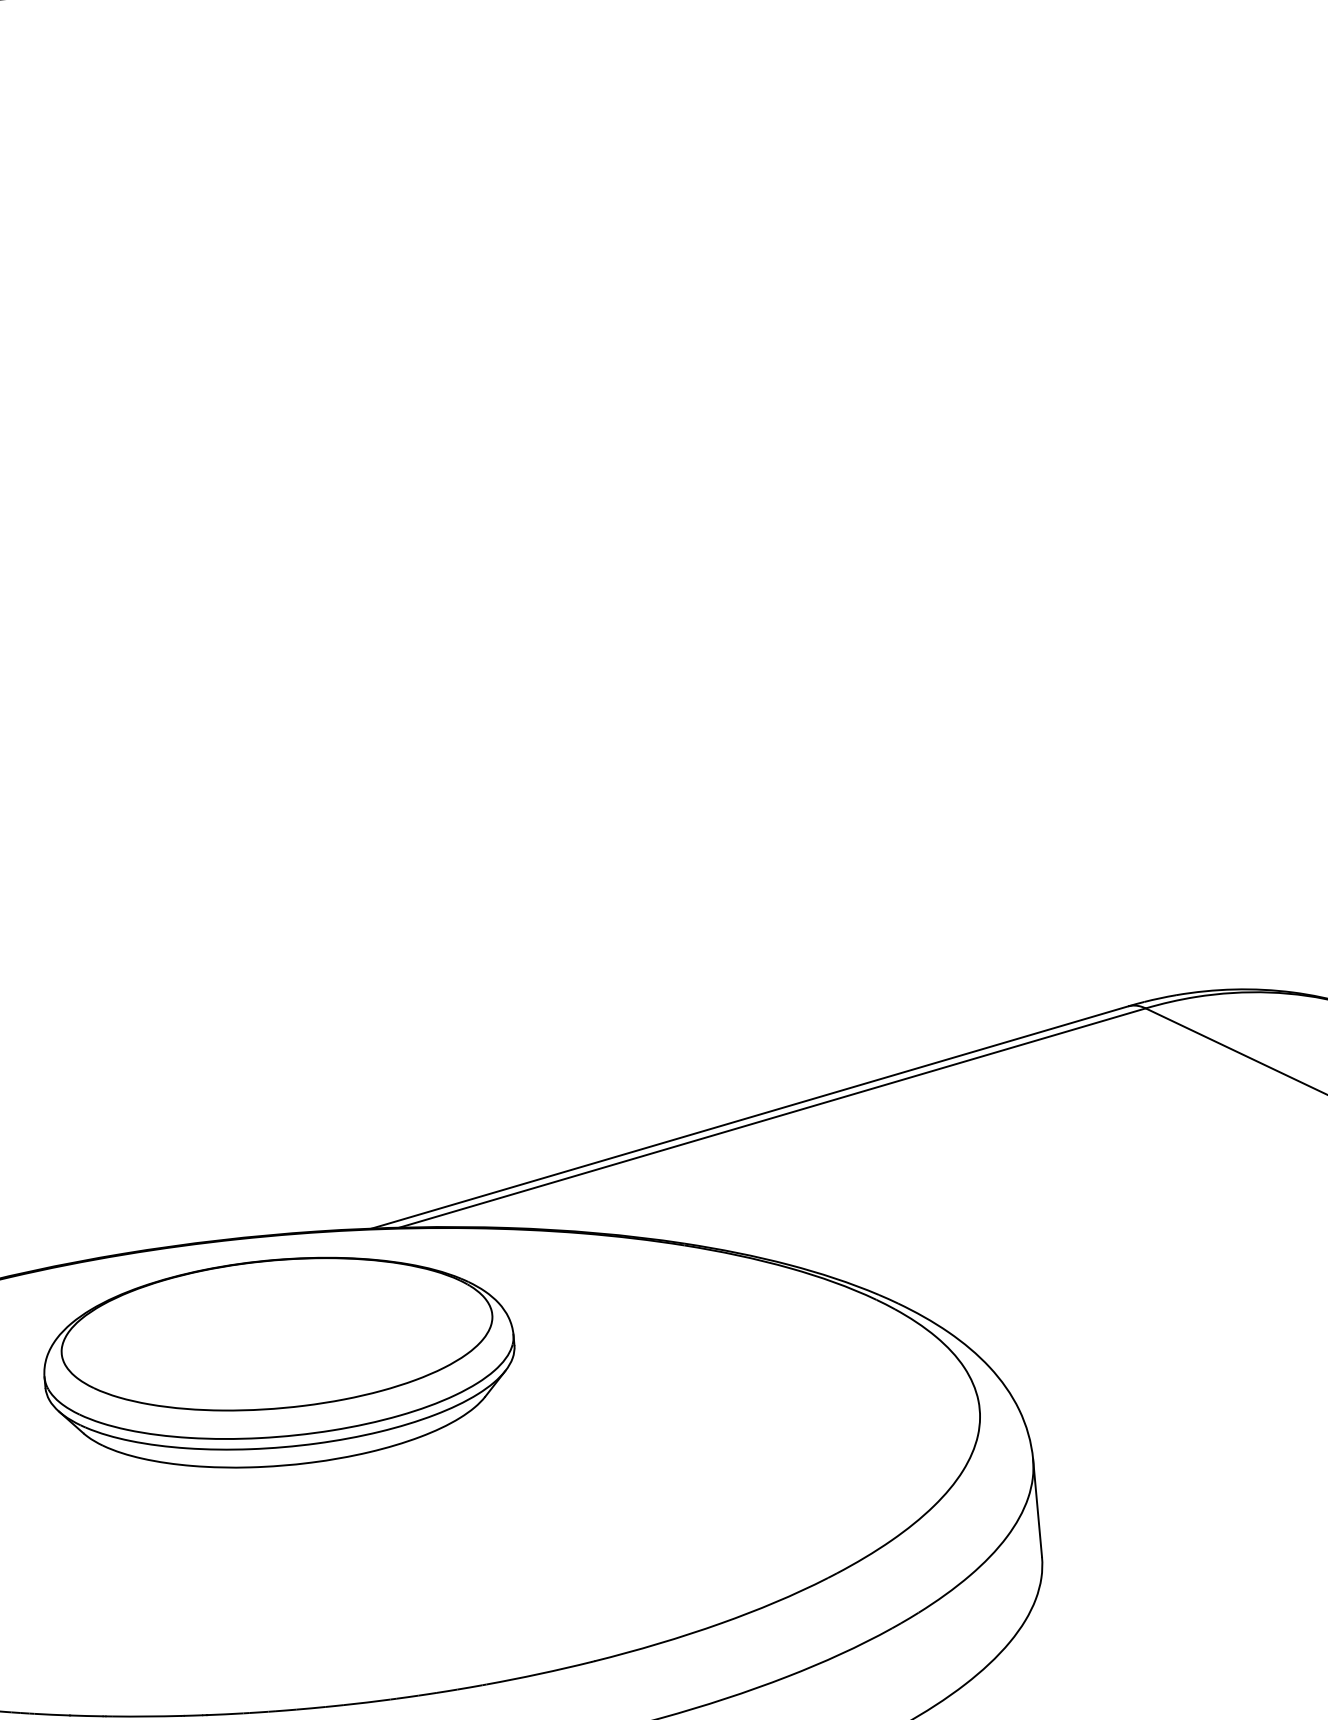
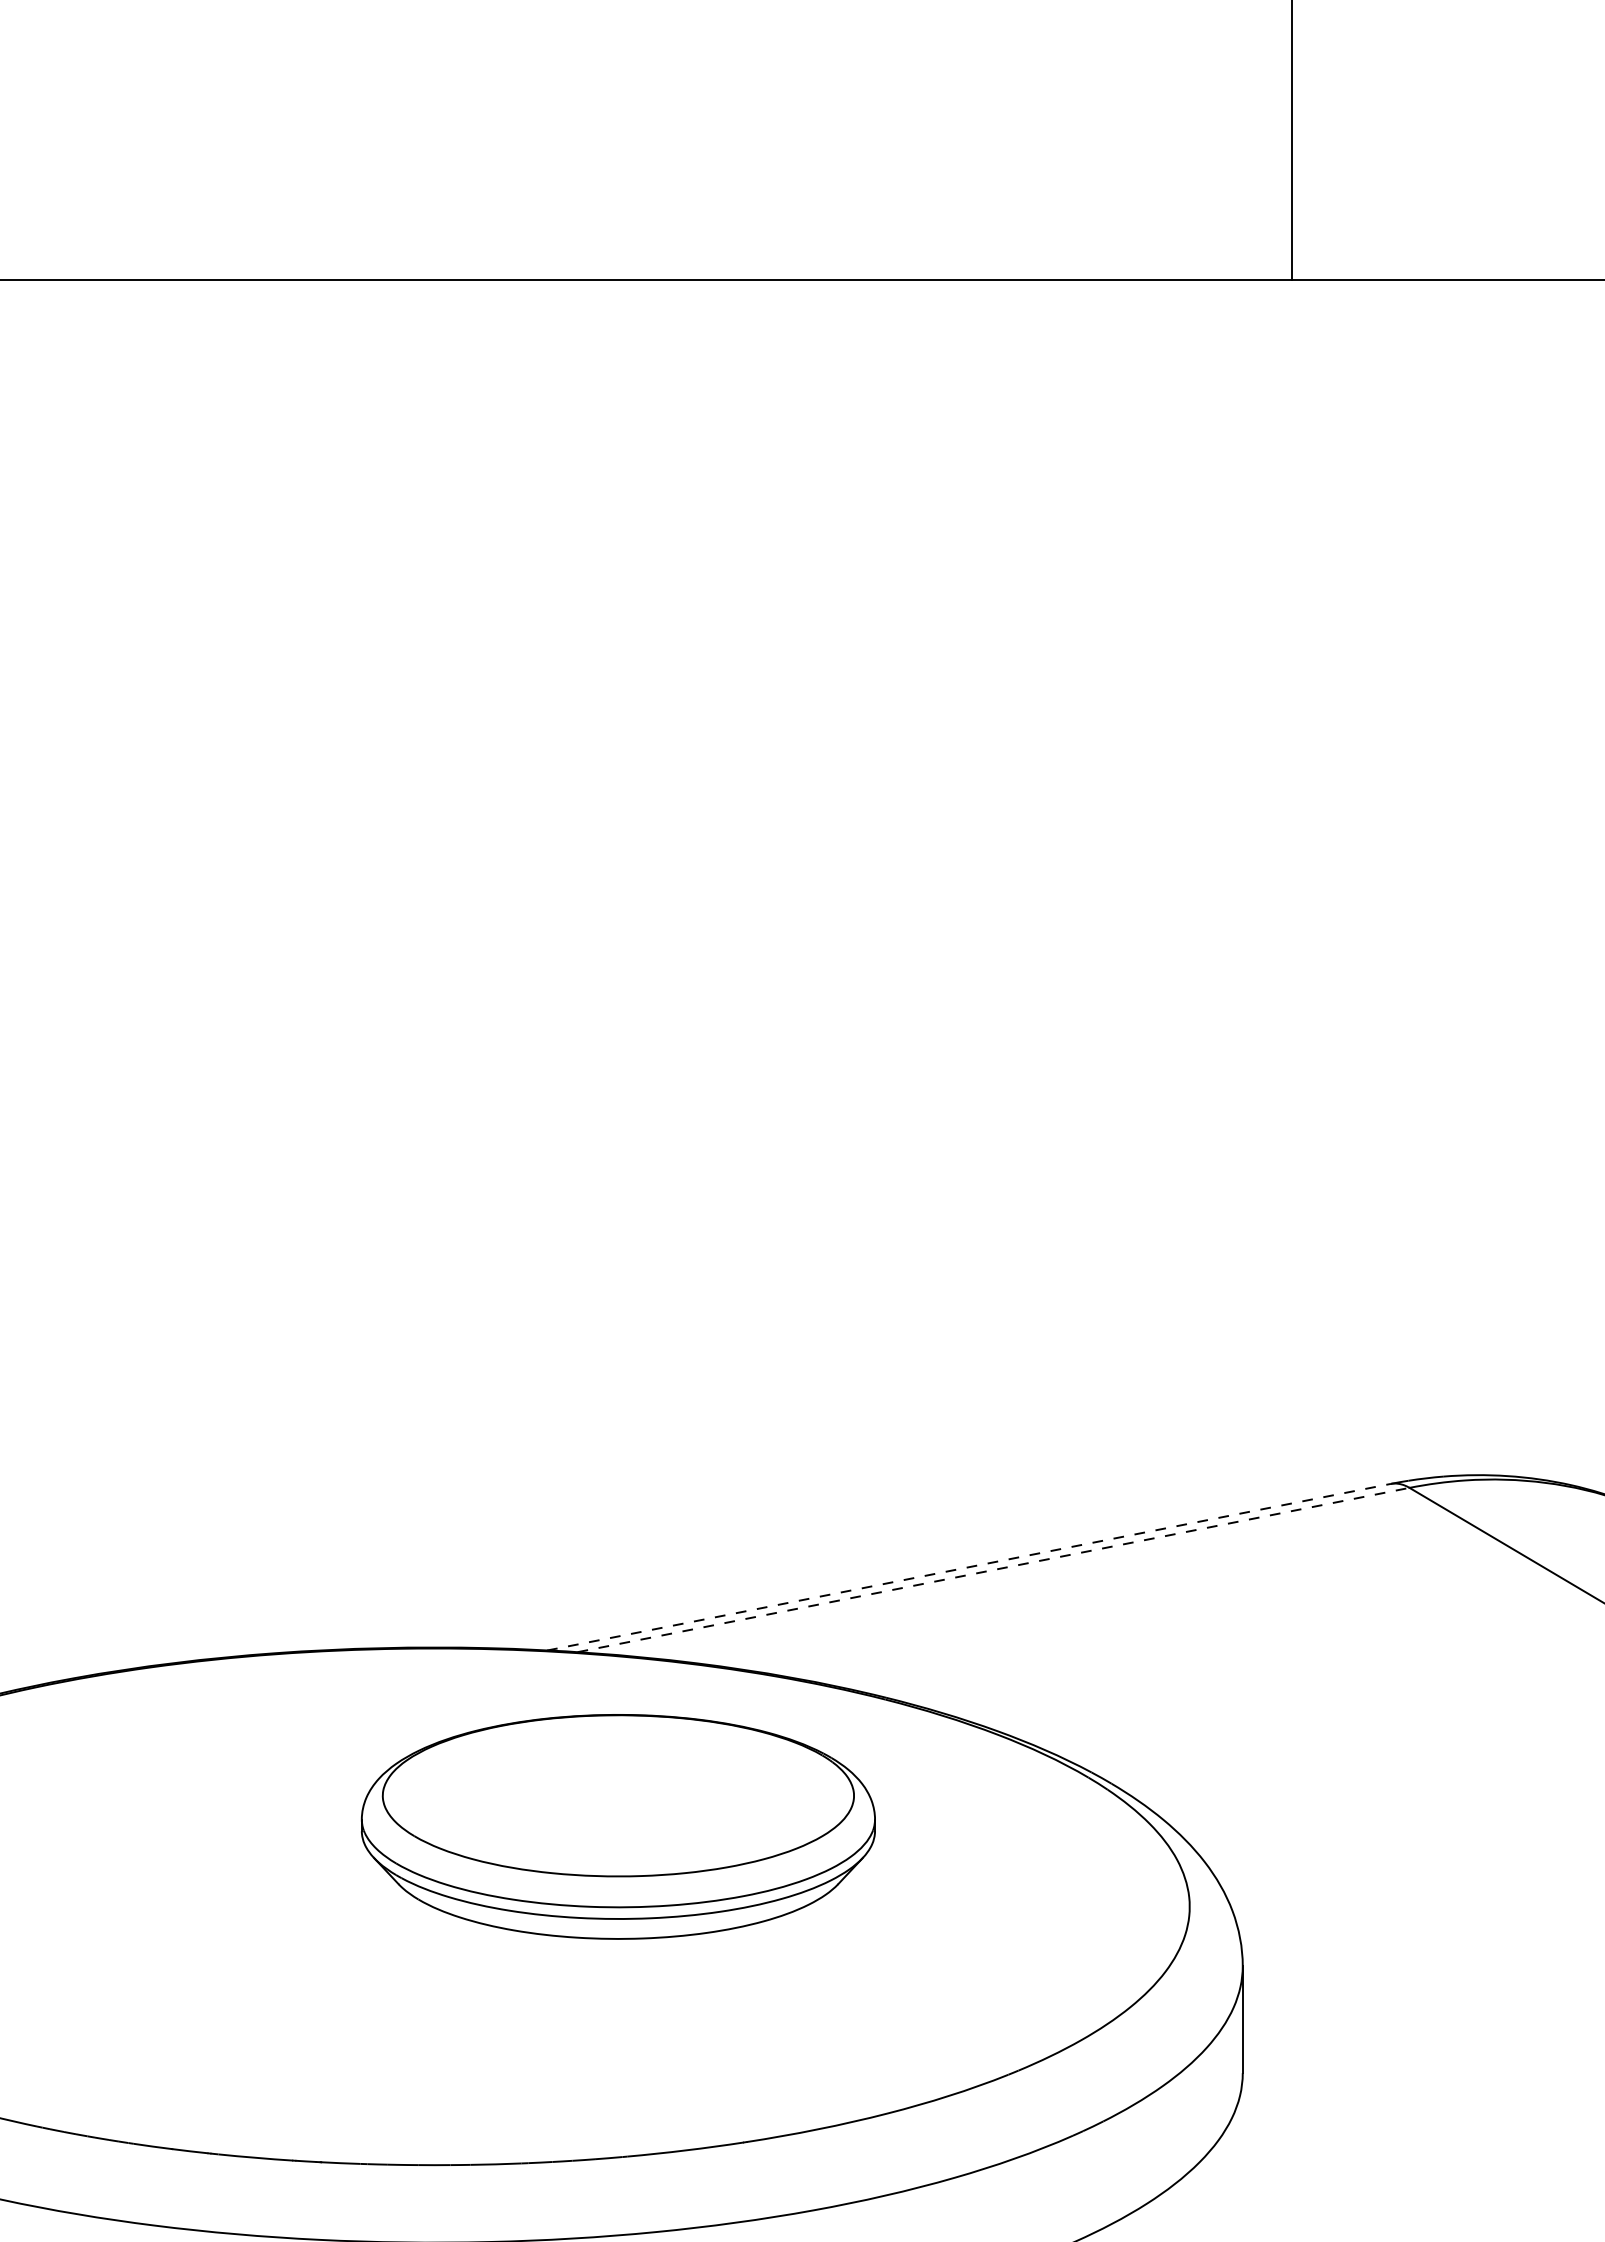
line: (750, 1117) -> (969, 1567), solid -> dashed
line: (773, 1117) -> (994, 1569), solid -> dashed
part: (278, 1362) -> (617, 1826), moved

